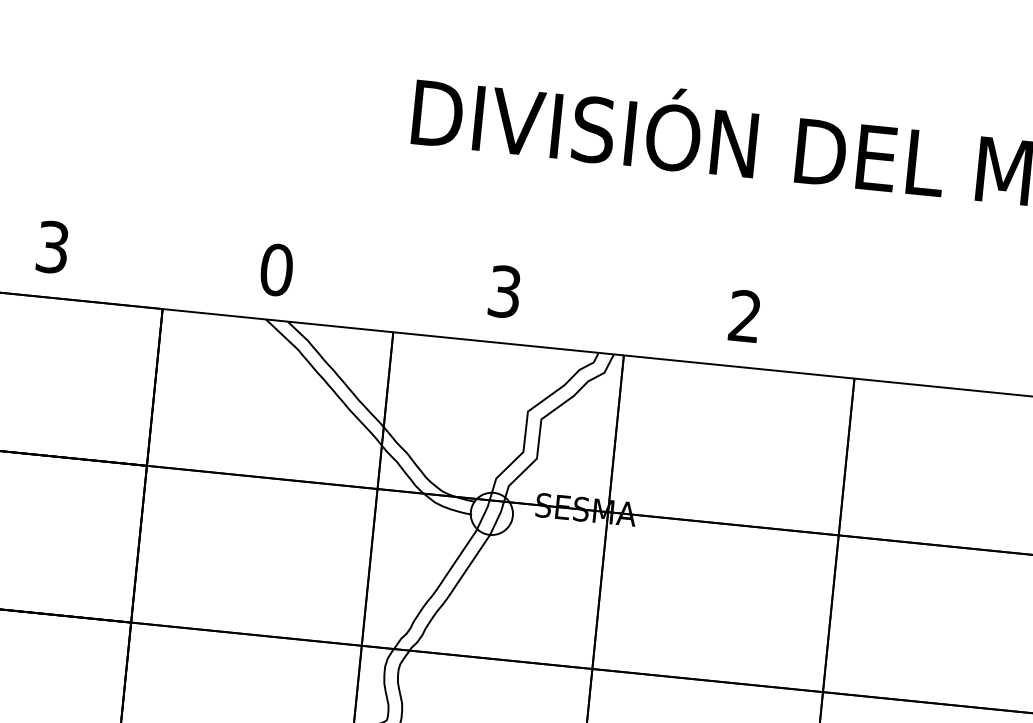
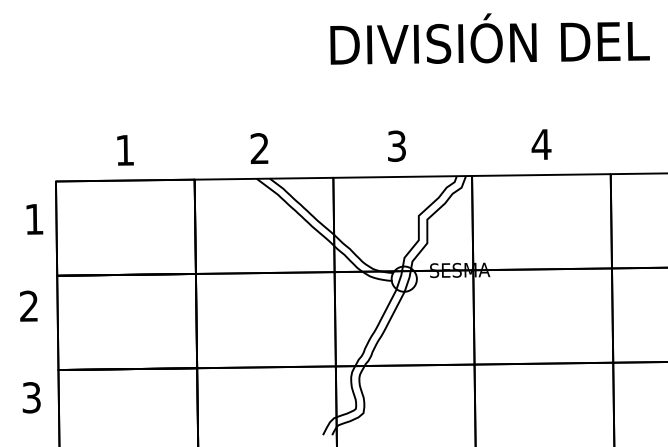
text: (53, 247) -> (125, 150), 3 -> 1
text: (276, 269) -> (259, 148), 0 -> 2
text: (745, 314) -> (541, 143), 2 -> 4

